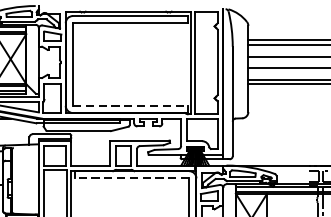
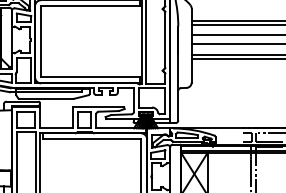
line: (130, 106) -> (90, 77), dashed -> solid
line: (131, 178) -> (91, 139), dashed -> solid

